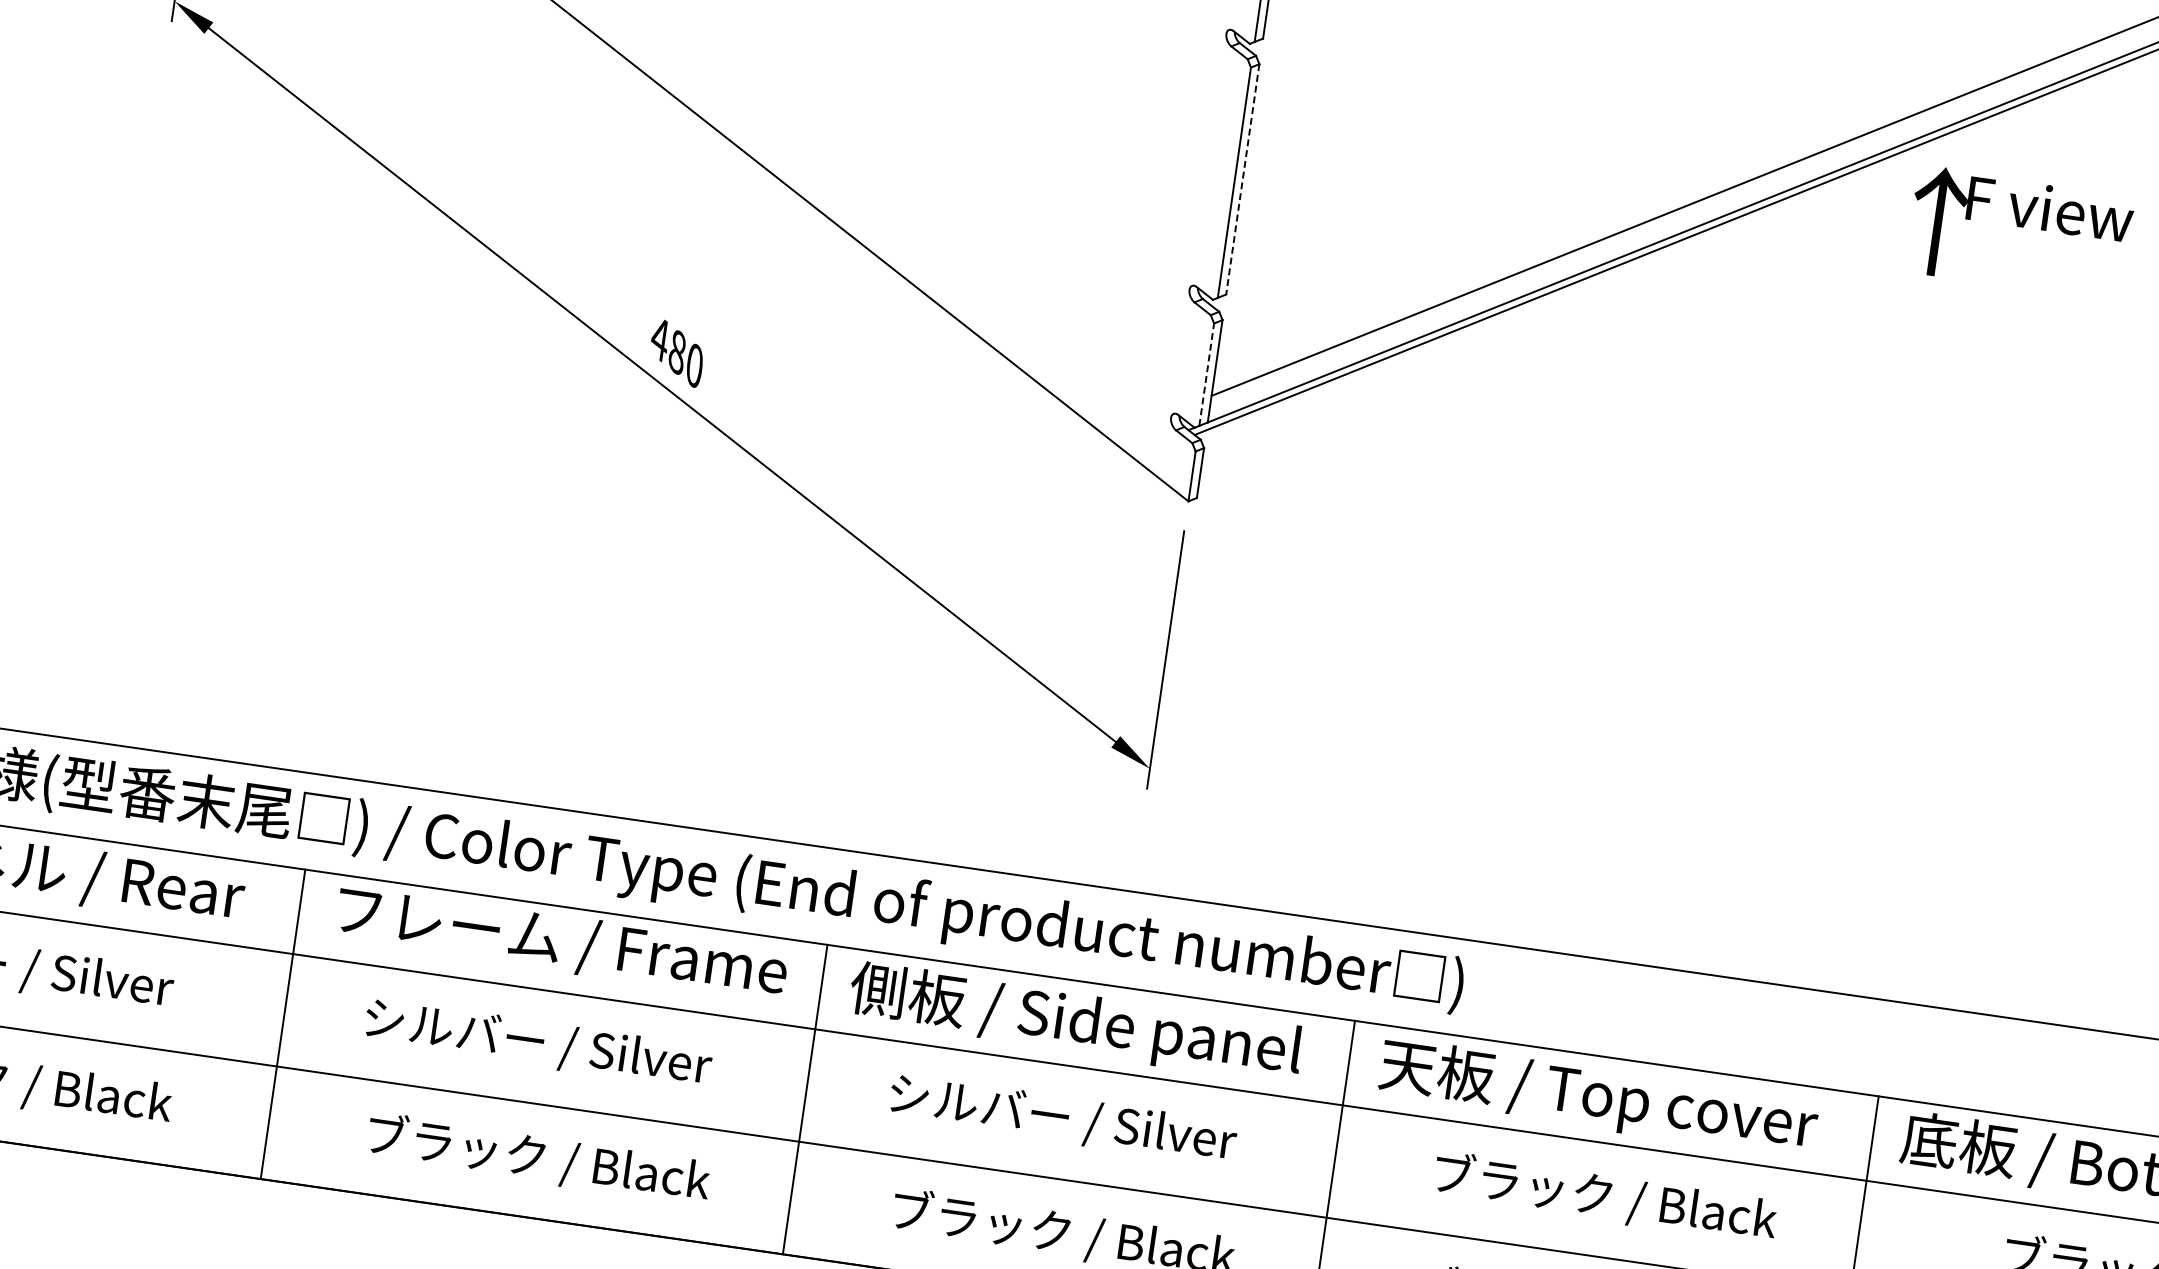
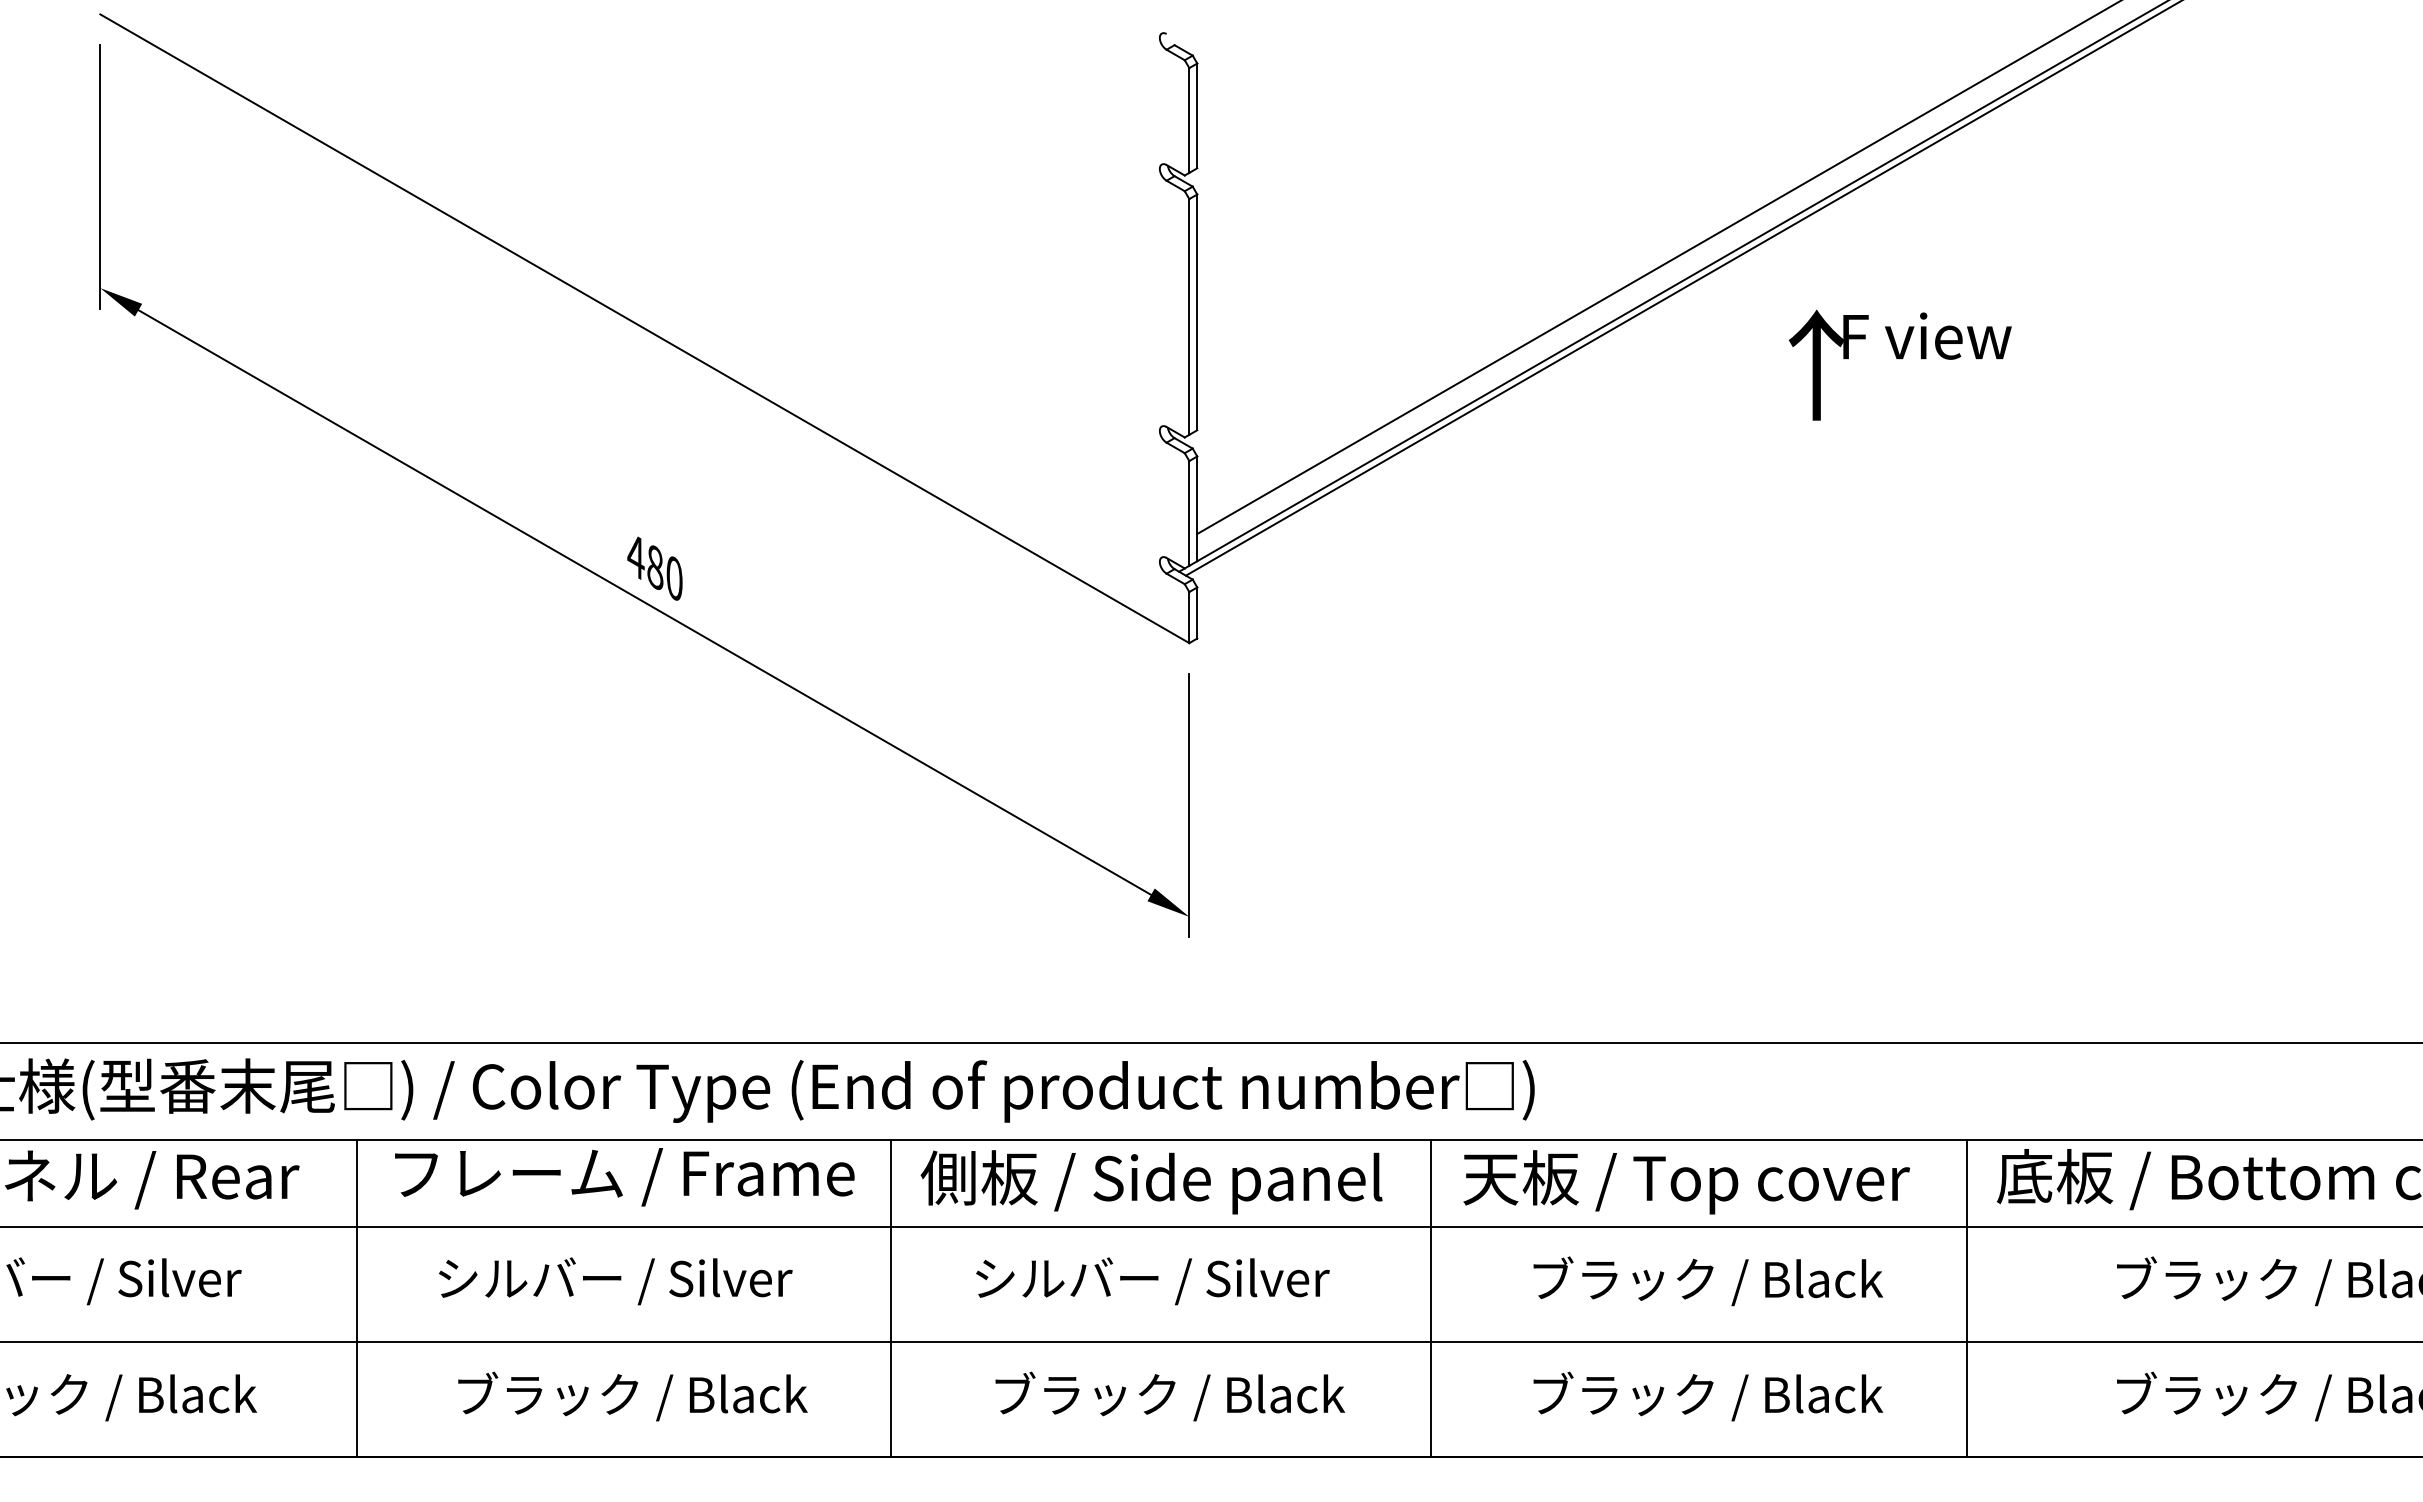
line: (1243, 179) -> (1197, 312), dashed -> solid
text: (2020, 232) -> (1900, 364), moved
line: (1207, 373) -> (1189, 512), dashed -> solid

